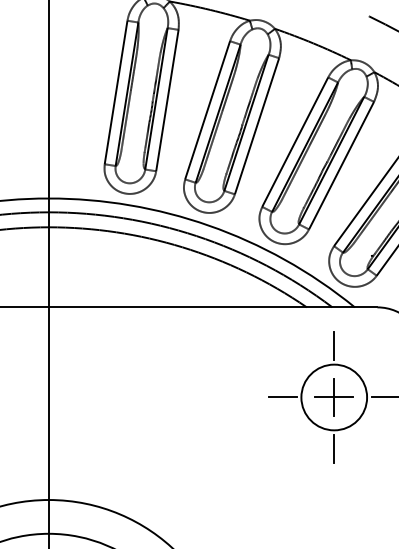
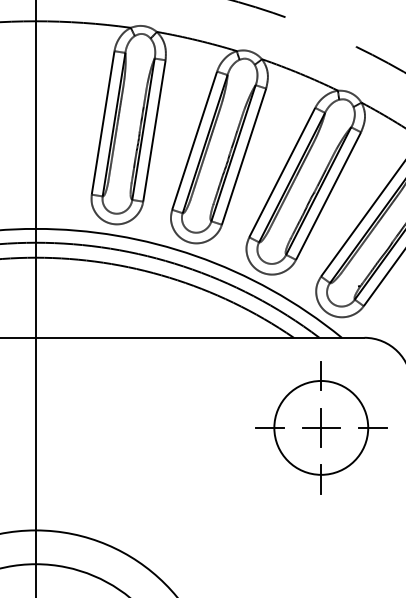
circle: (334, 397) -> (321, 427), size x1.43

